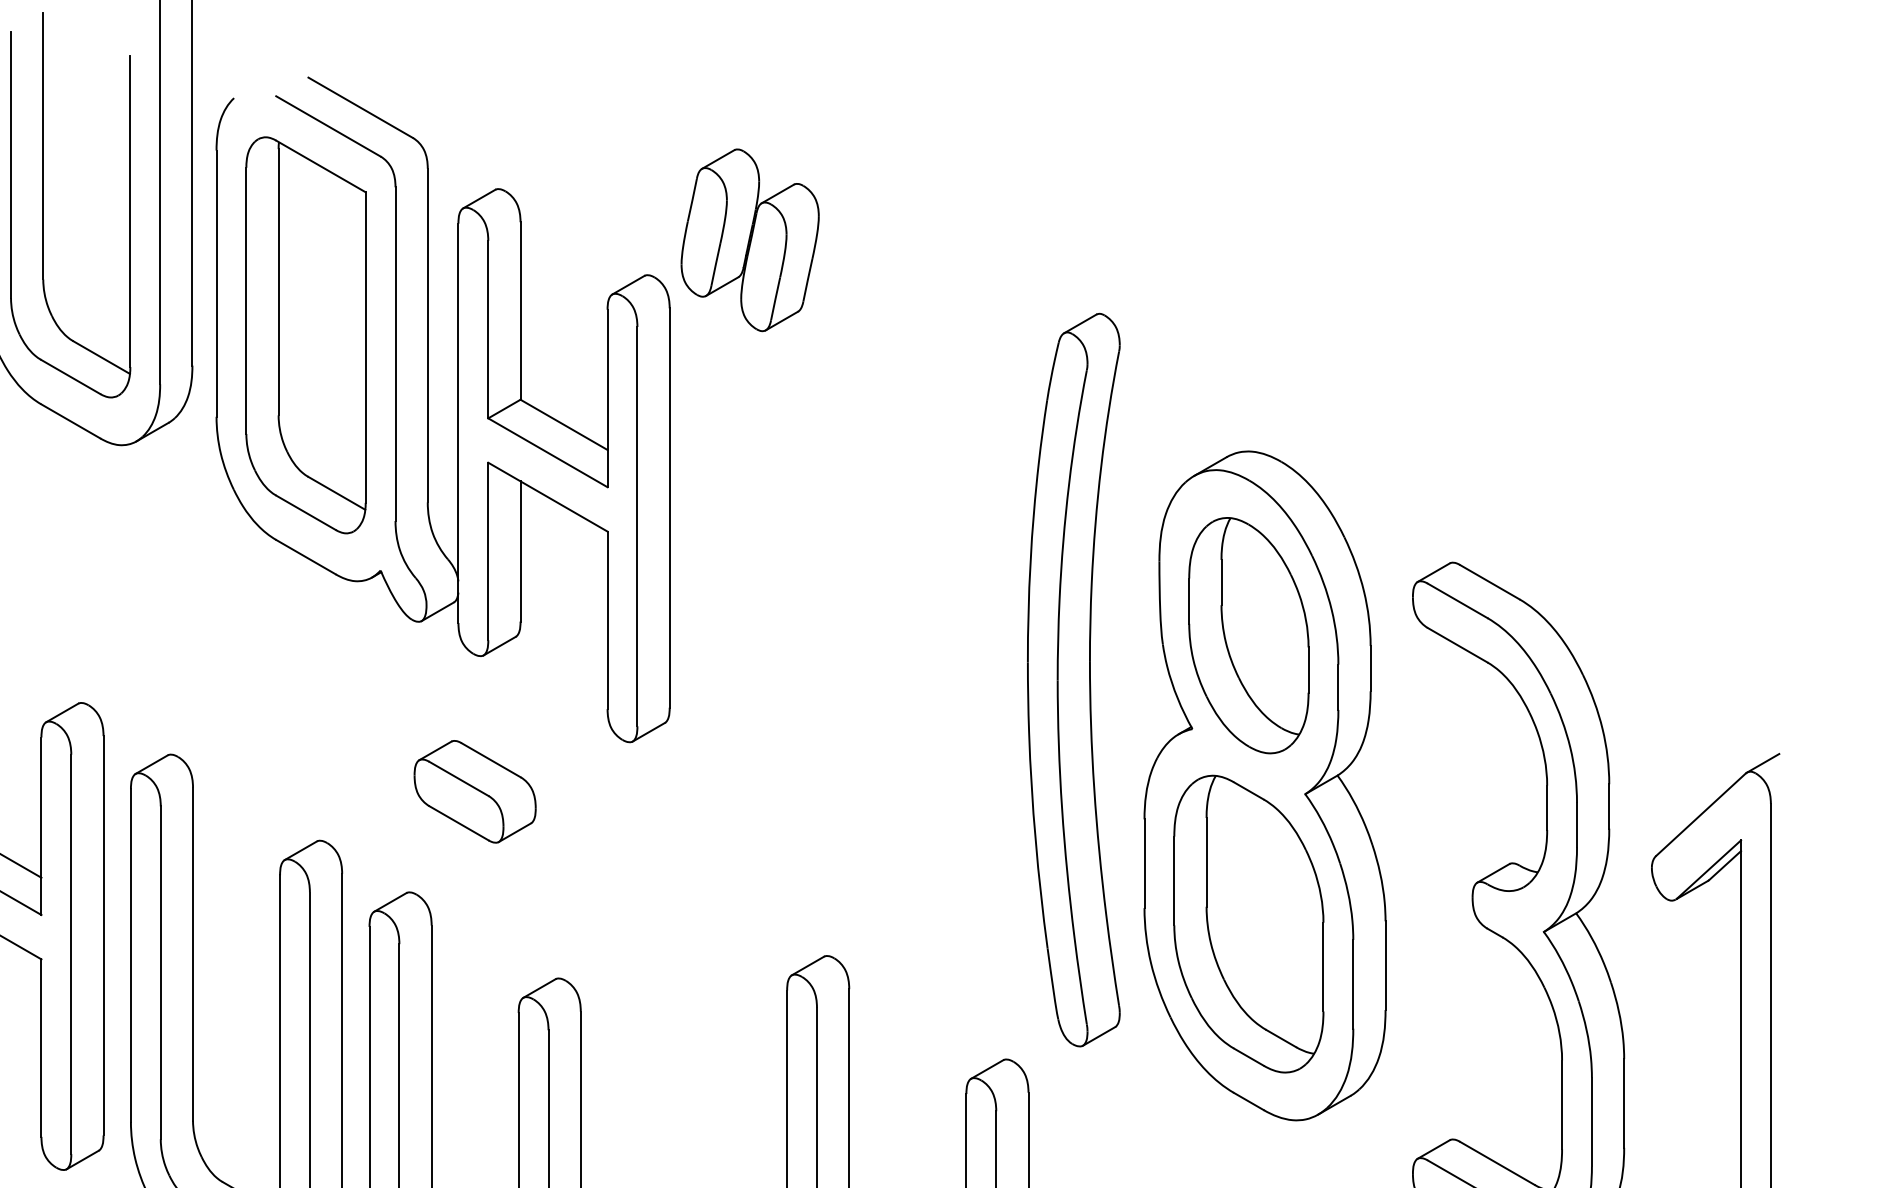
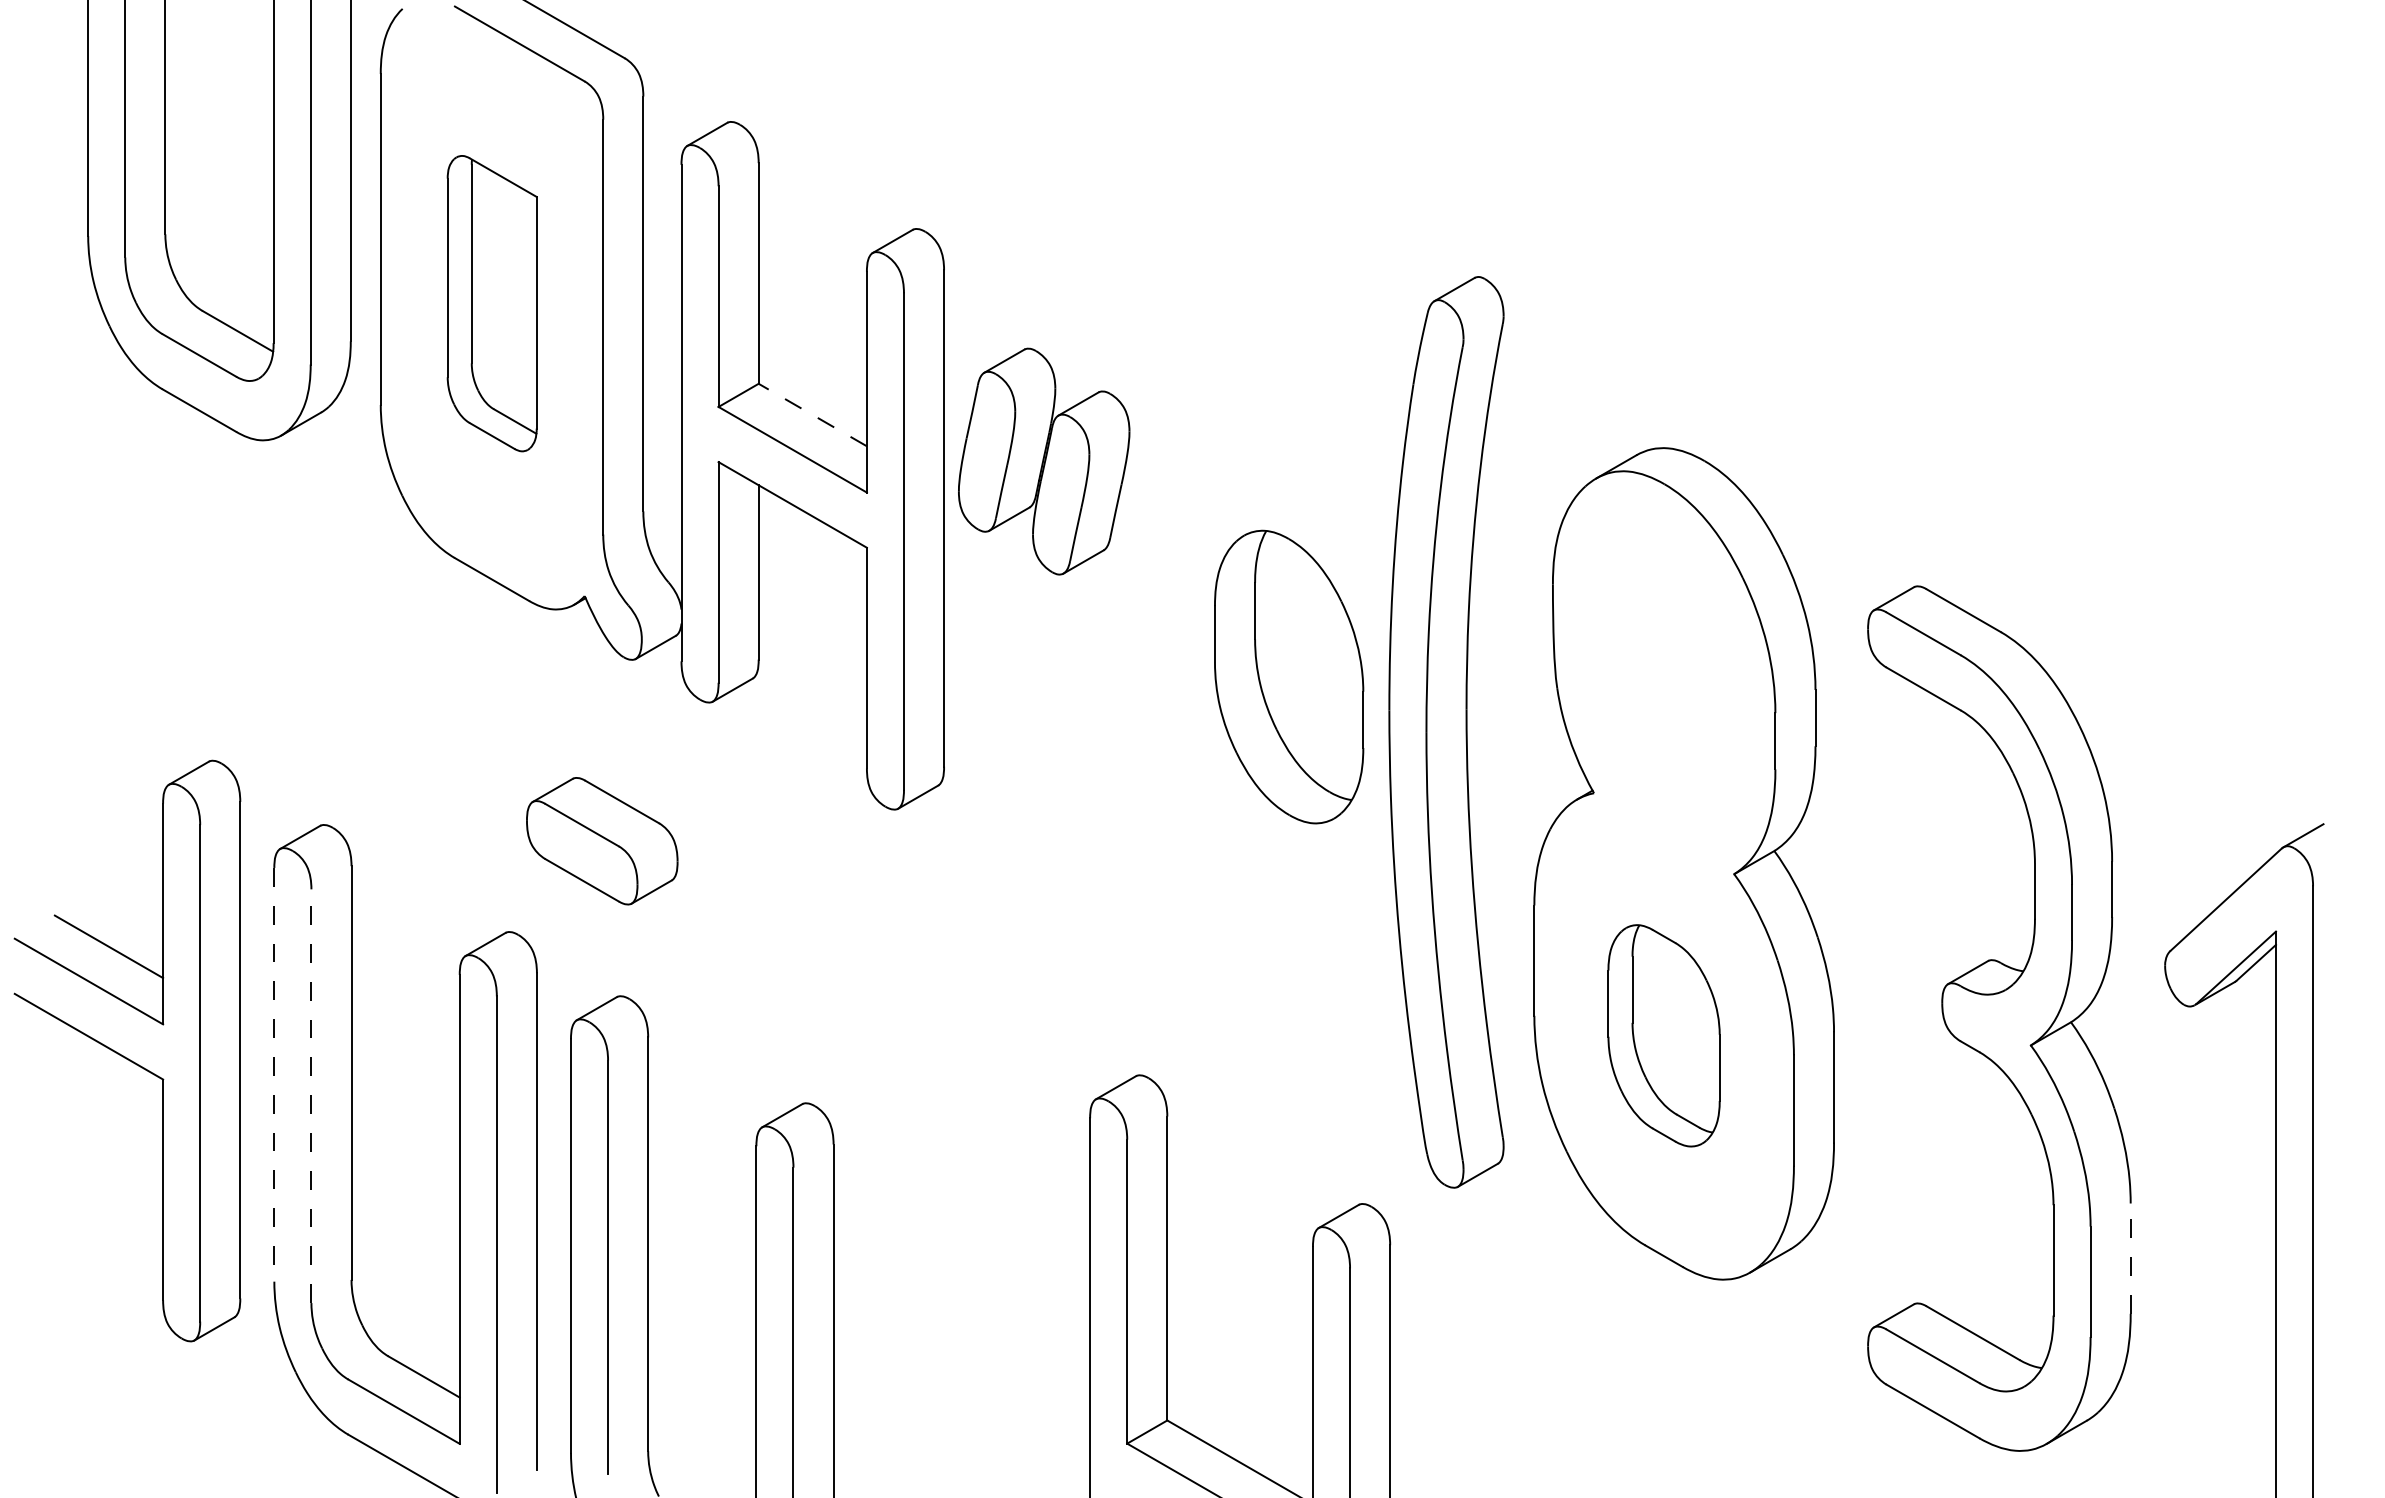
part: (750, 240) -> (1044, 461), moved
part: (306, 335) -> (492, 303), size x0.6
line: (563, 424) -> (812, 414), solid -> dashed
part: (1249, 635) -> (1289, 676), moved
part: (475, 792) -> (602, 841), moved
part: (1248, 923) -> (1663, 1035), size x0.6
line: (131, 955) -> (274, 1074), solid -> dashed
line: (160, 973) -> (311, 1096), solid -> dashed
line: (1624, 1103) -> (2130, 1258), solid -> dashed

